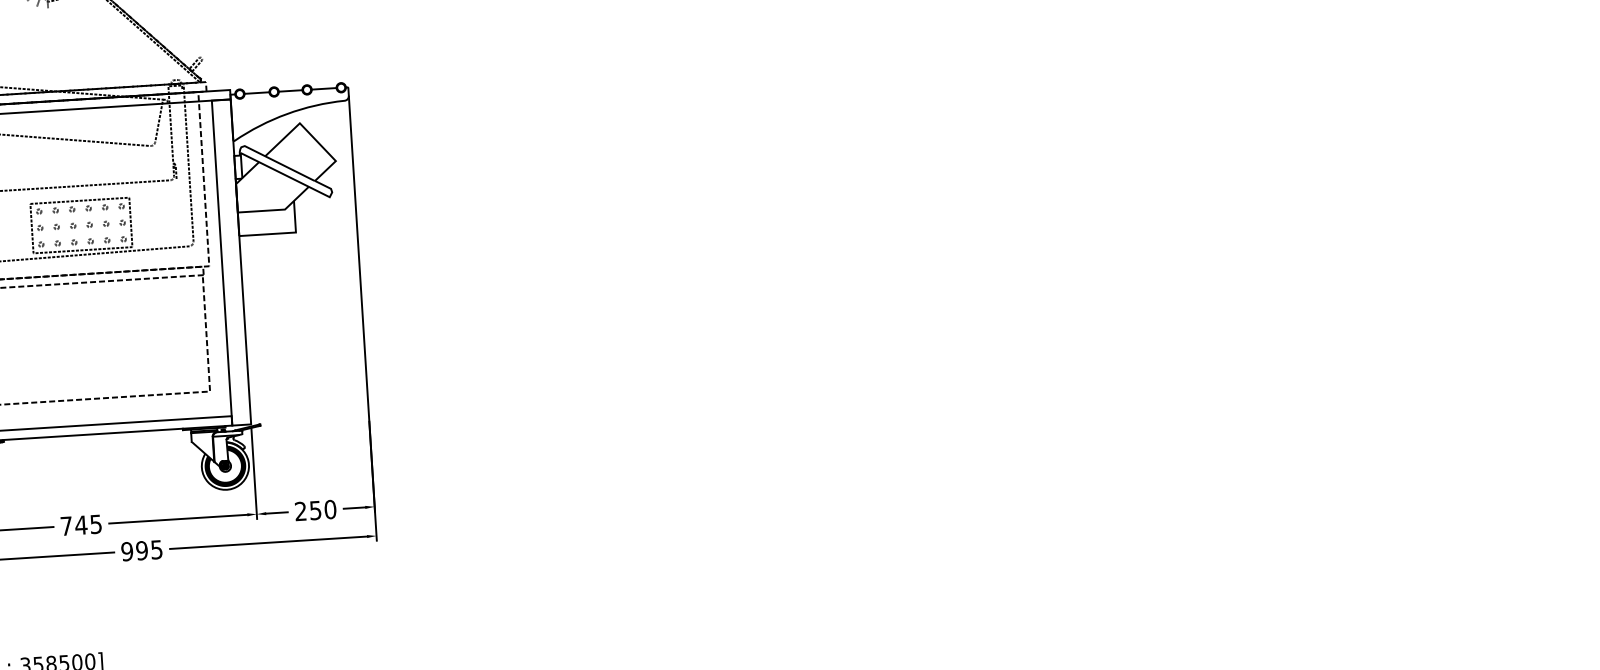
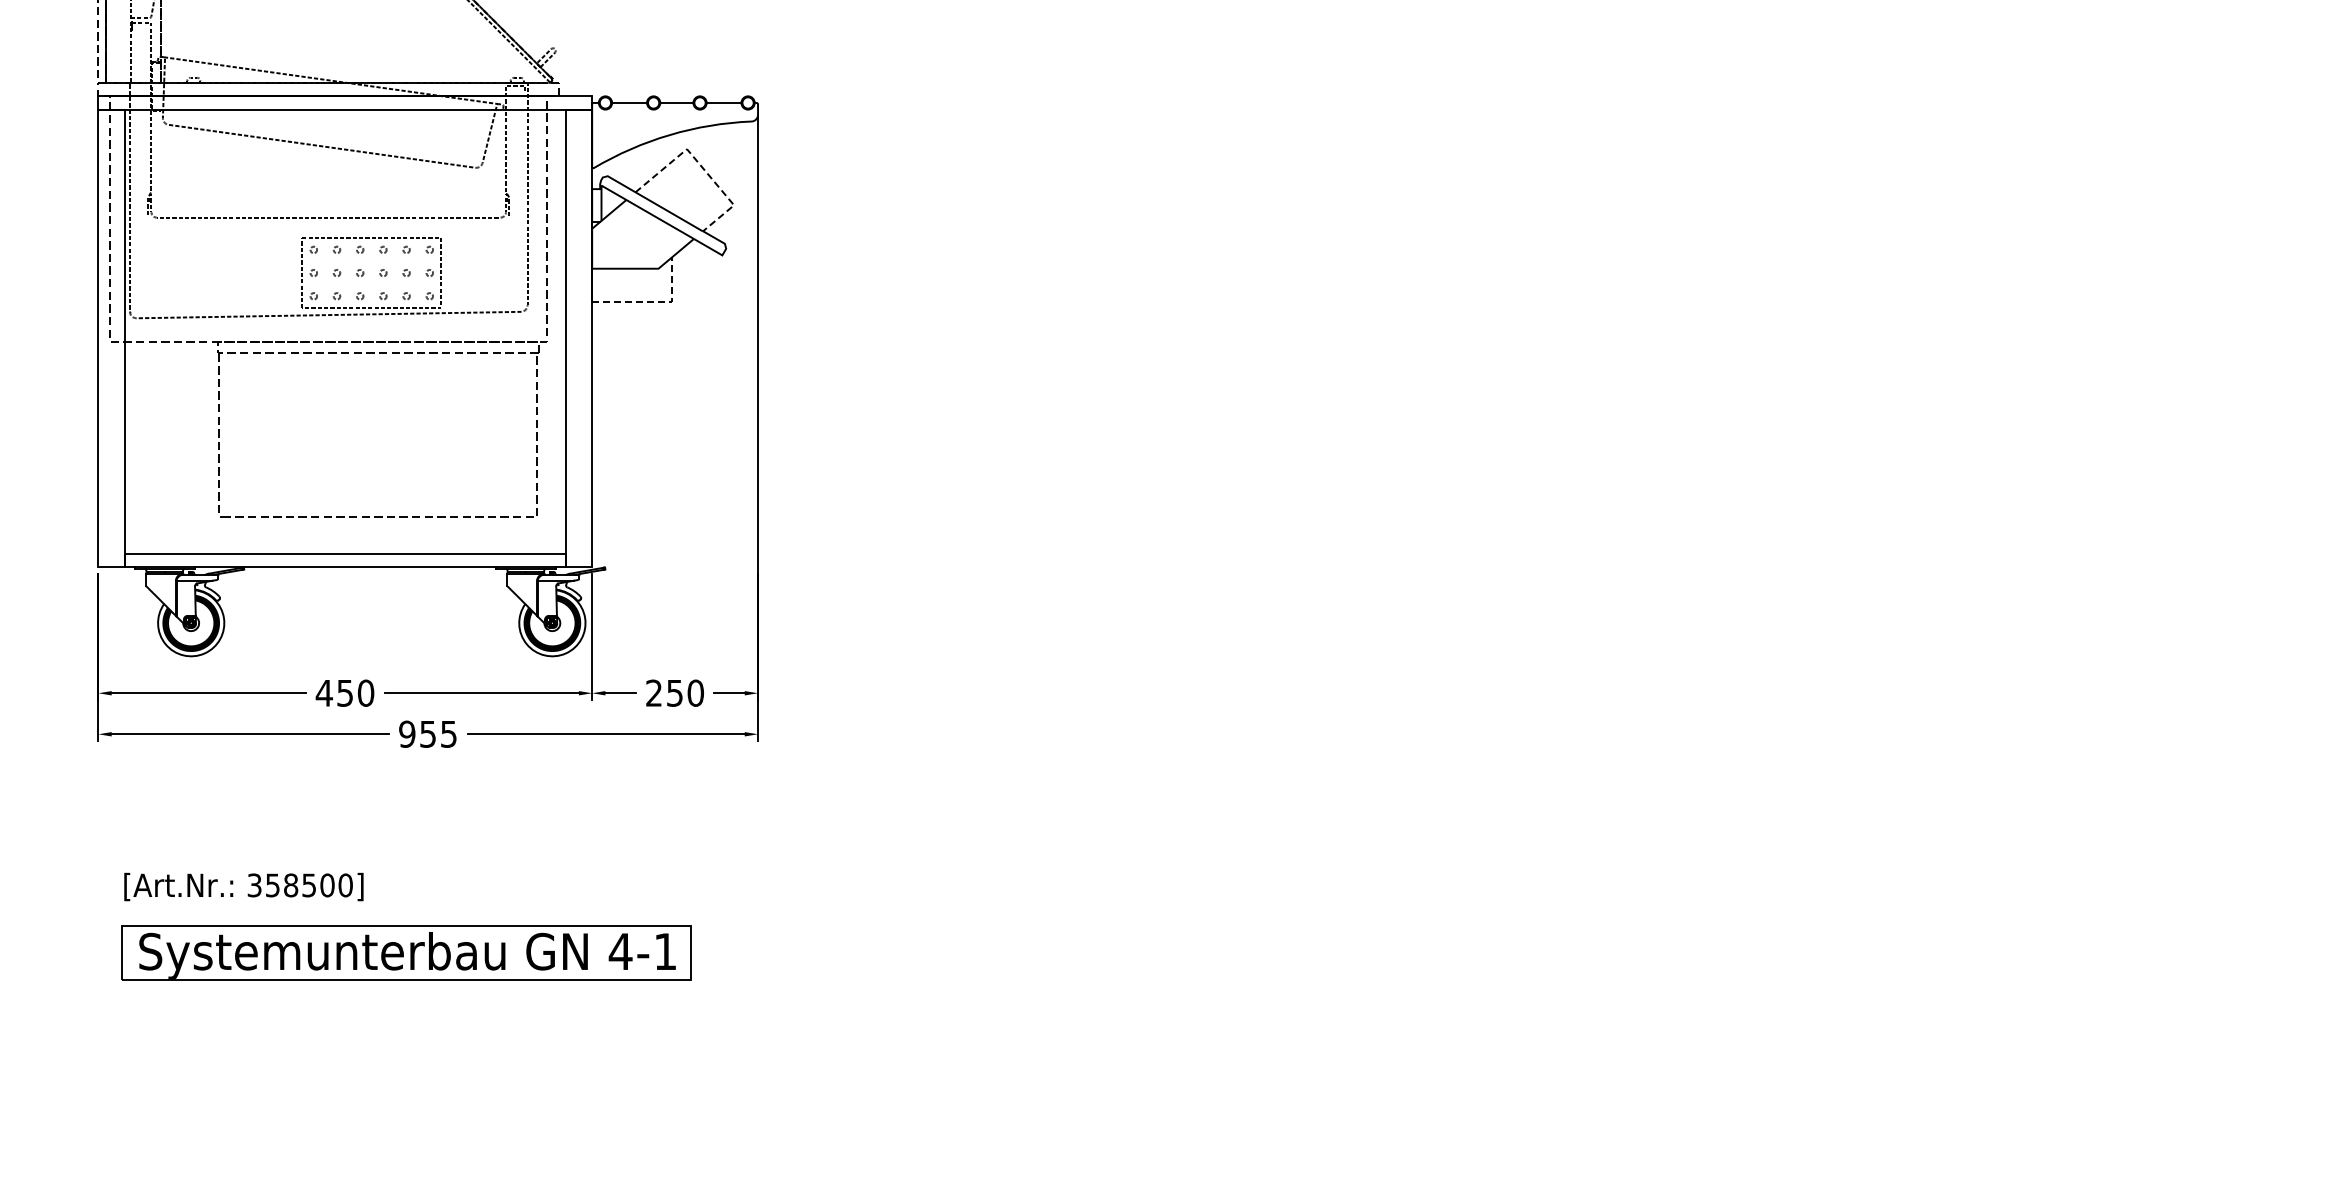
line: (311, 135) -> (702, 167), solid -> dashed
line: (283, 233) -> (654, 301), solid -> dashed
text: (80, 524) -> (344, 692), 745 -> 450
text: (141, 550) -> (427, 733), 995 -> 955

